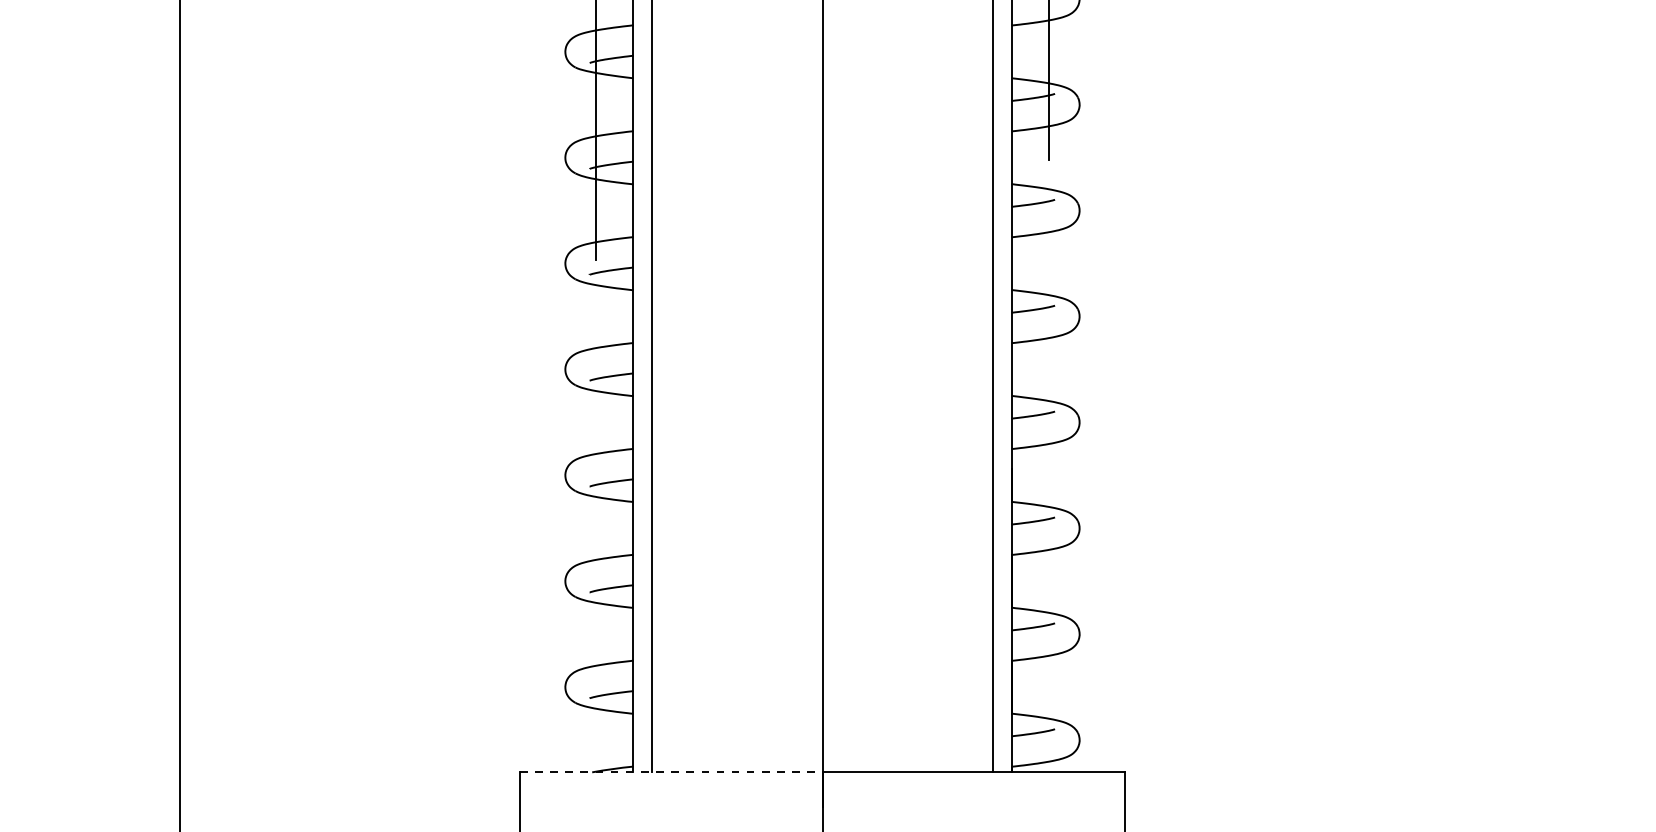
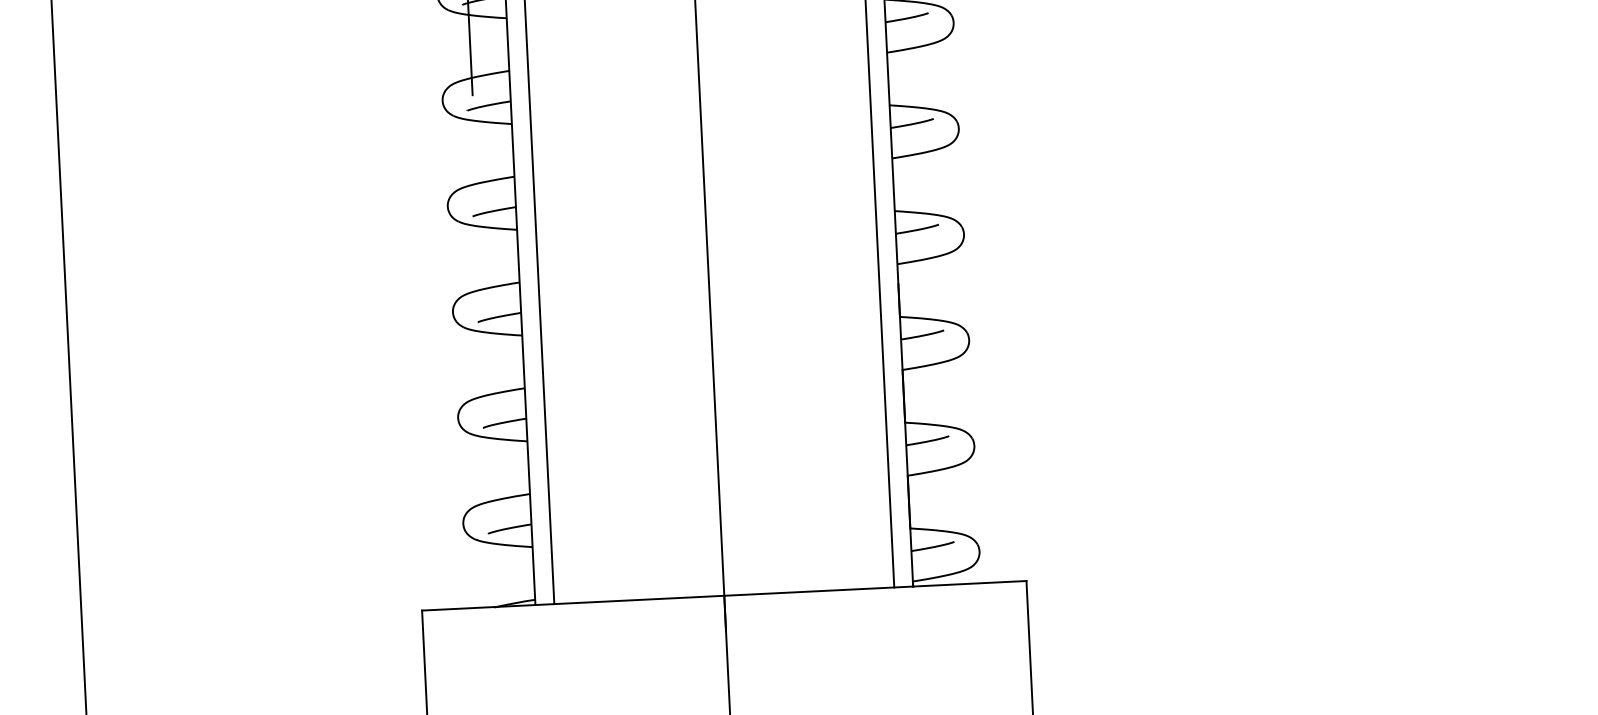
line: (671, 771) -> (573, 602), dashed -> solid

